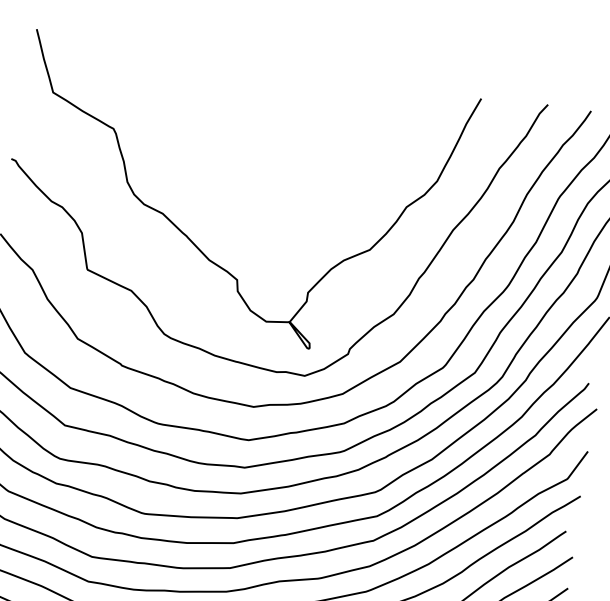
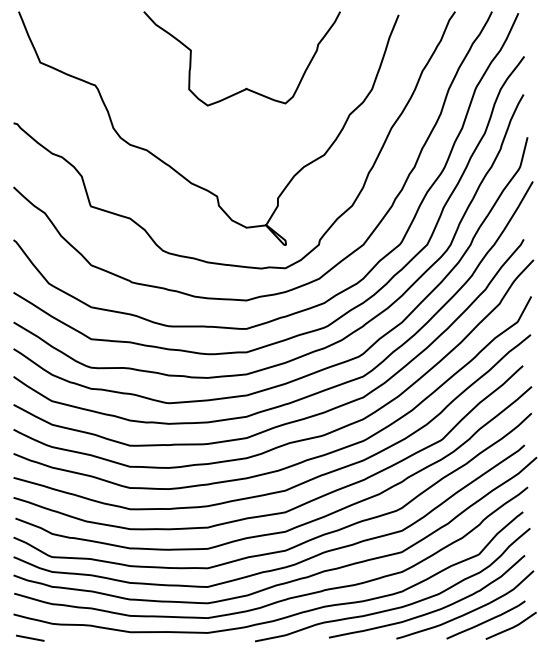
curve: (290, 157) -> (246, 87), added

